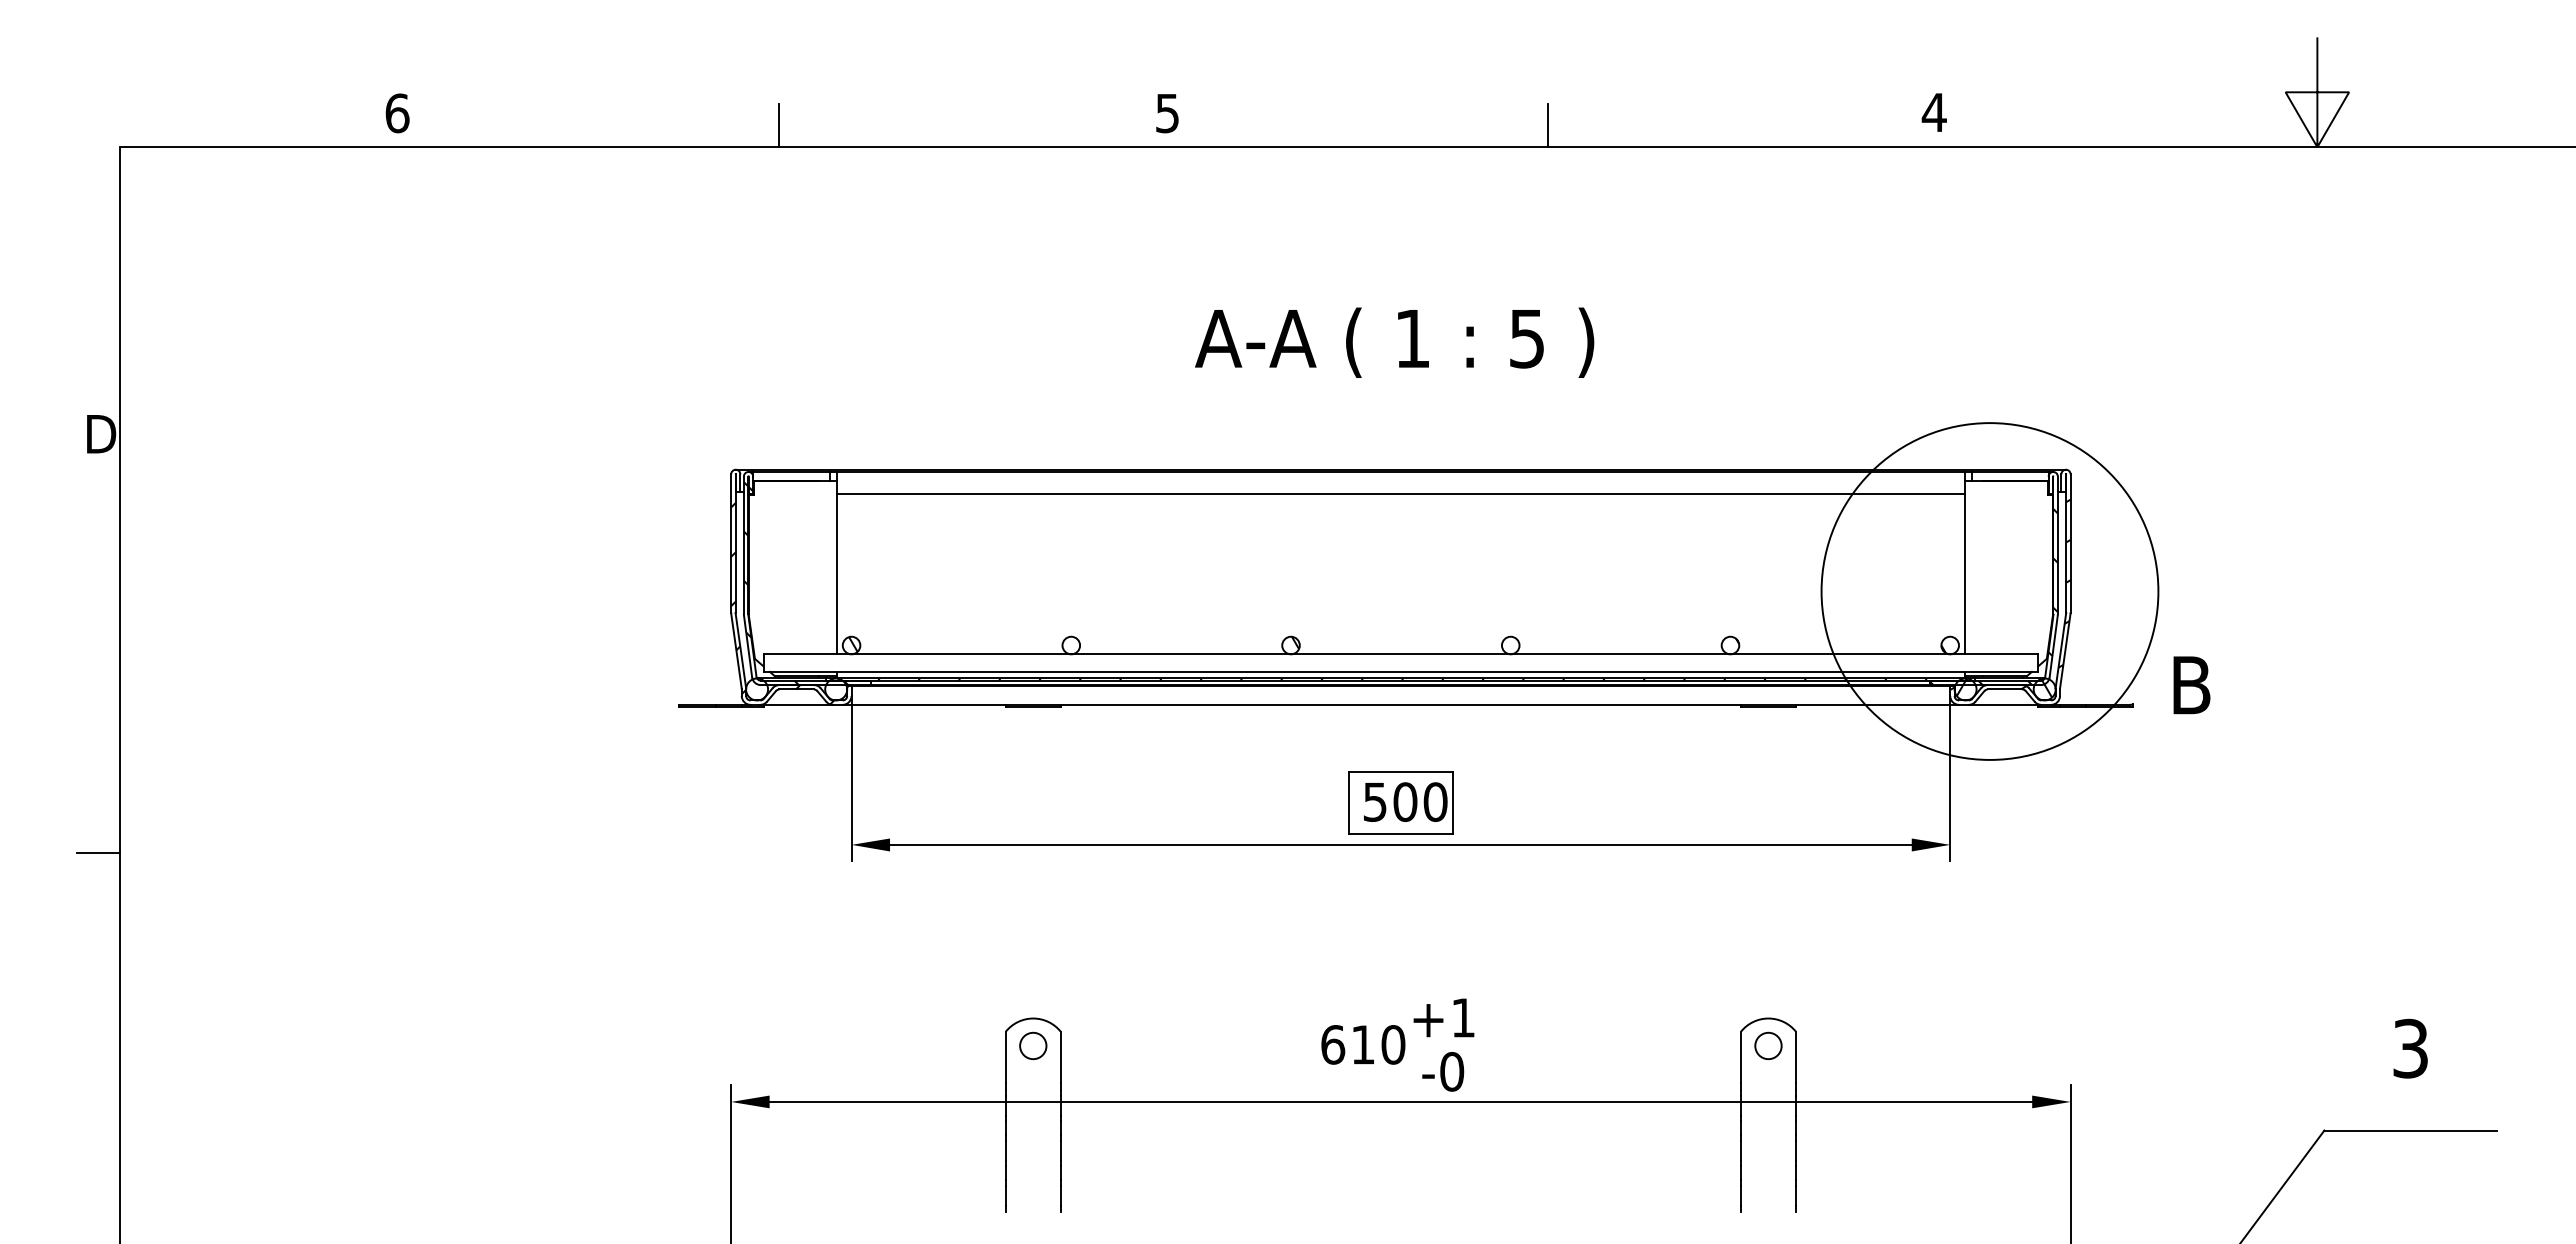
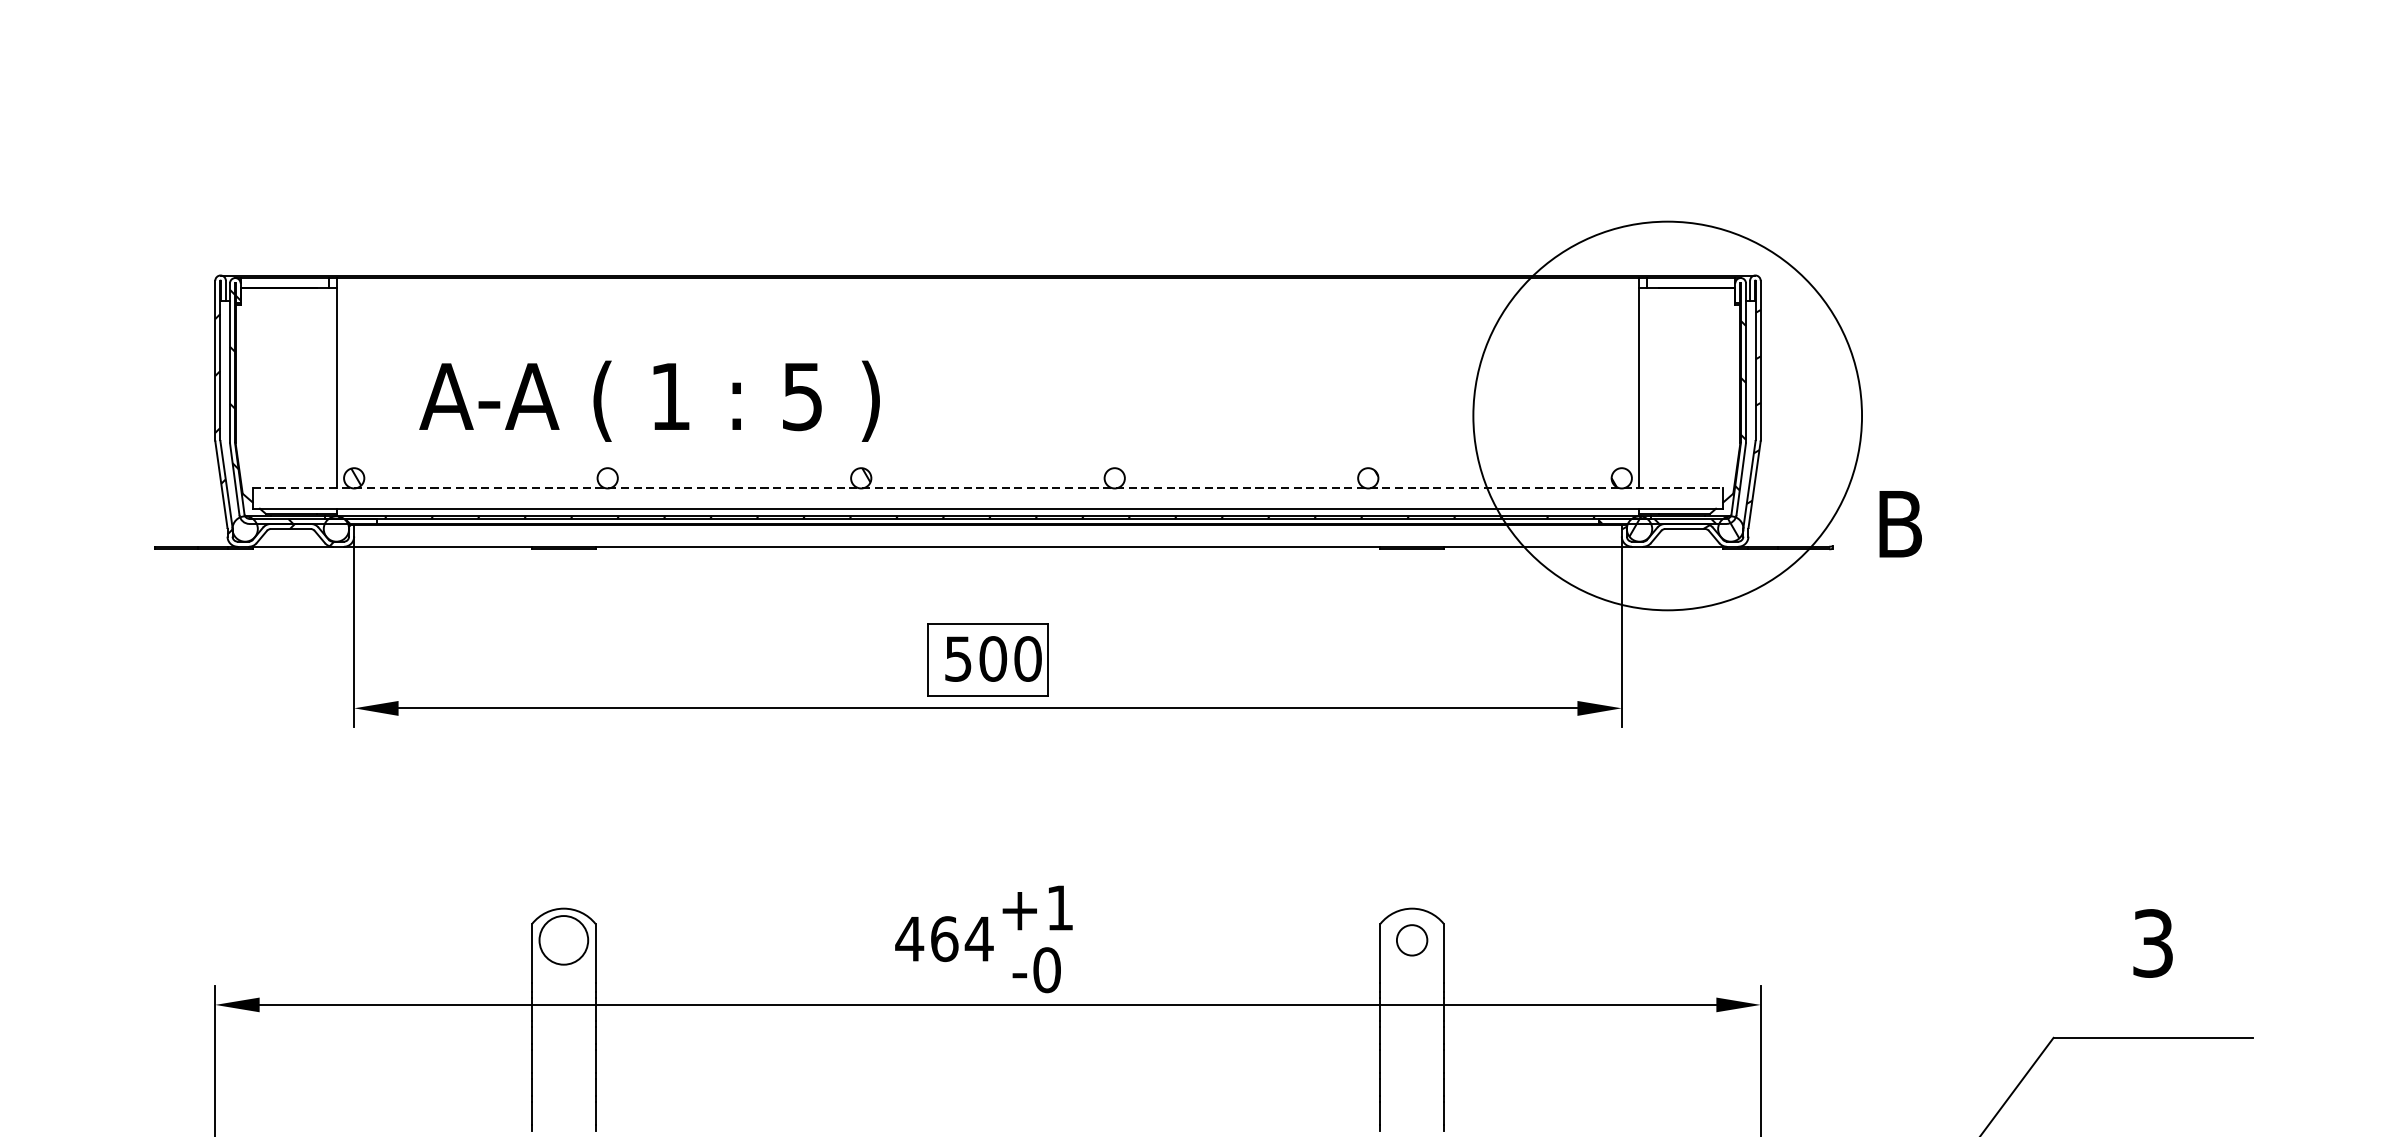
text: (1394, 342) -> (649, 400), moved
line: (1400, 493) -> (987, 302), removed
line: (1401, 654) -> (988, 488), solid -> dashed
text: (1362, 1044) -> (943, 938), 610 -> 464
circle: (1033, 1045) -> (564, 939), size x1.6

